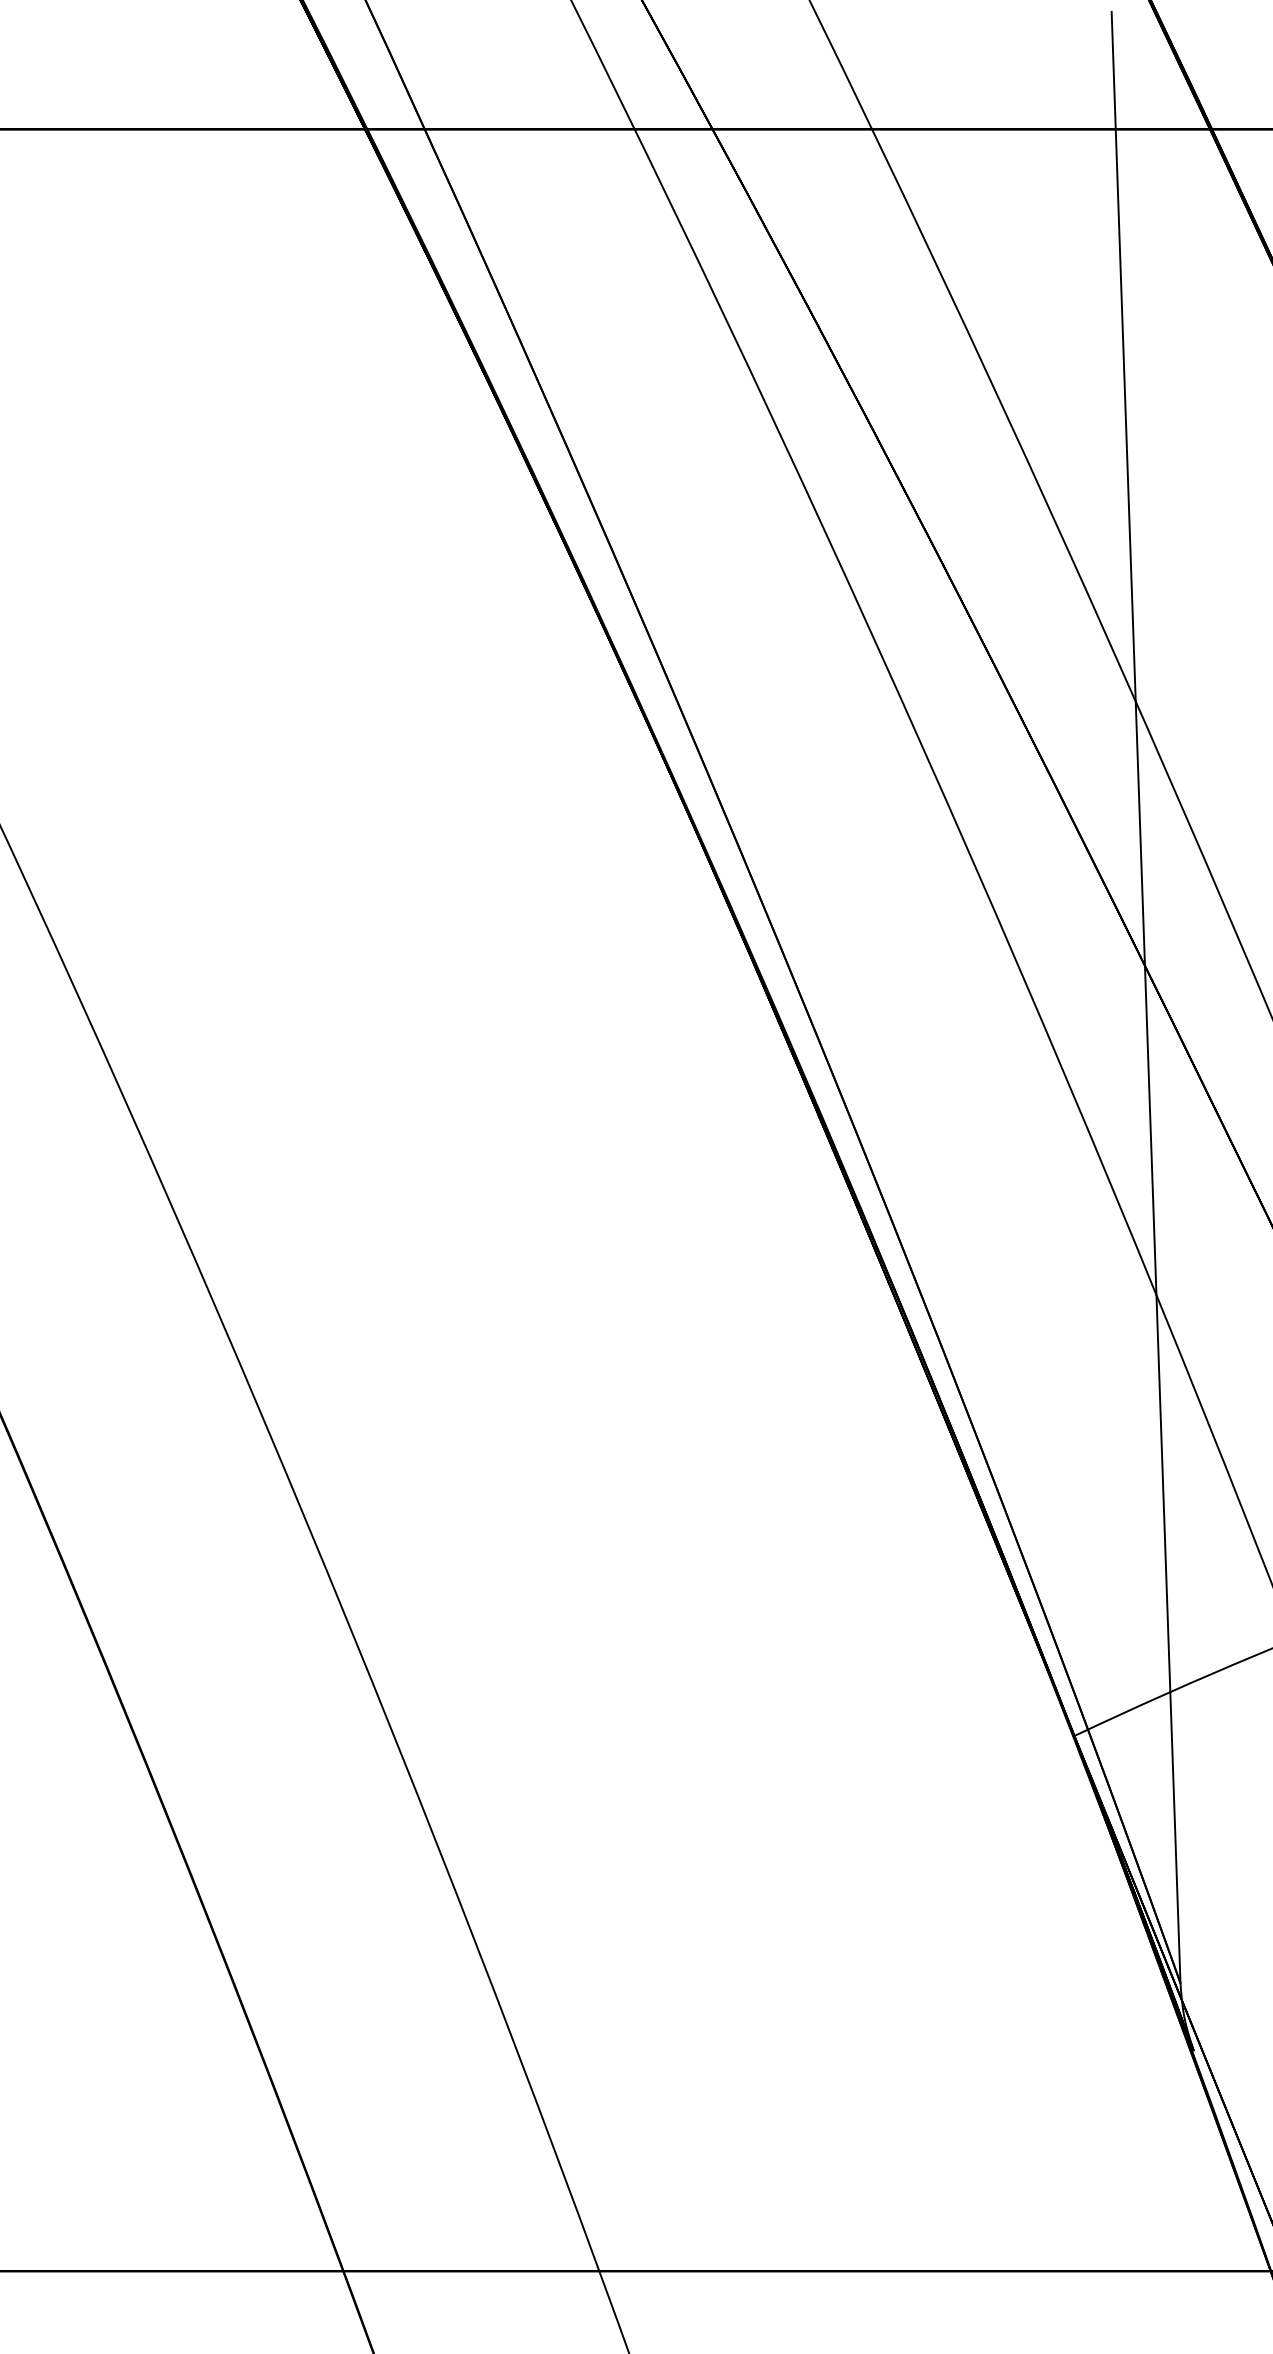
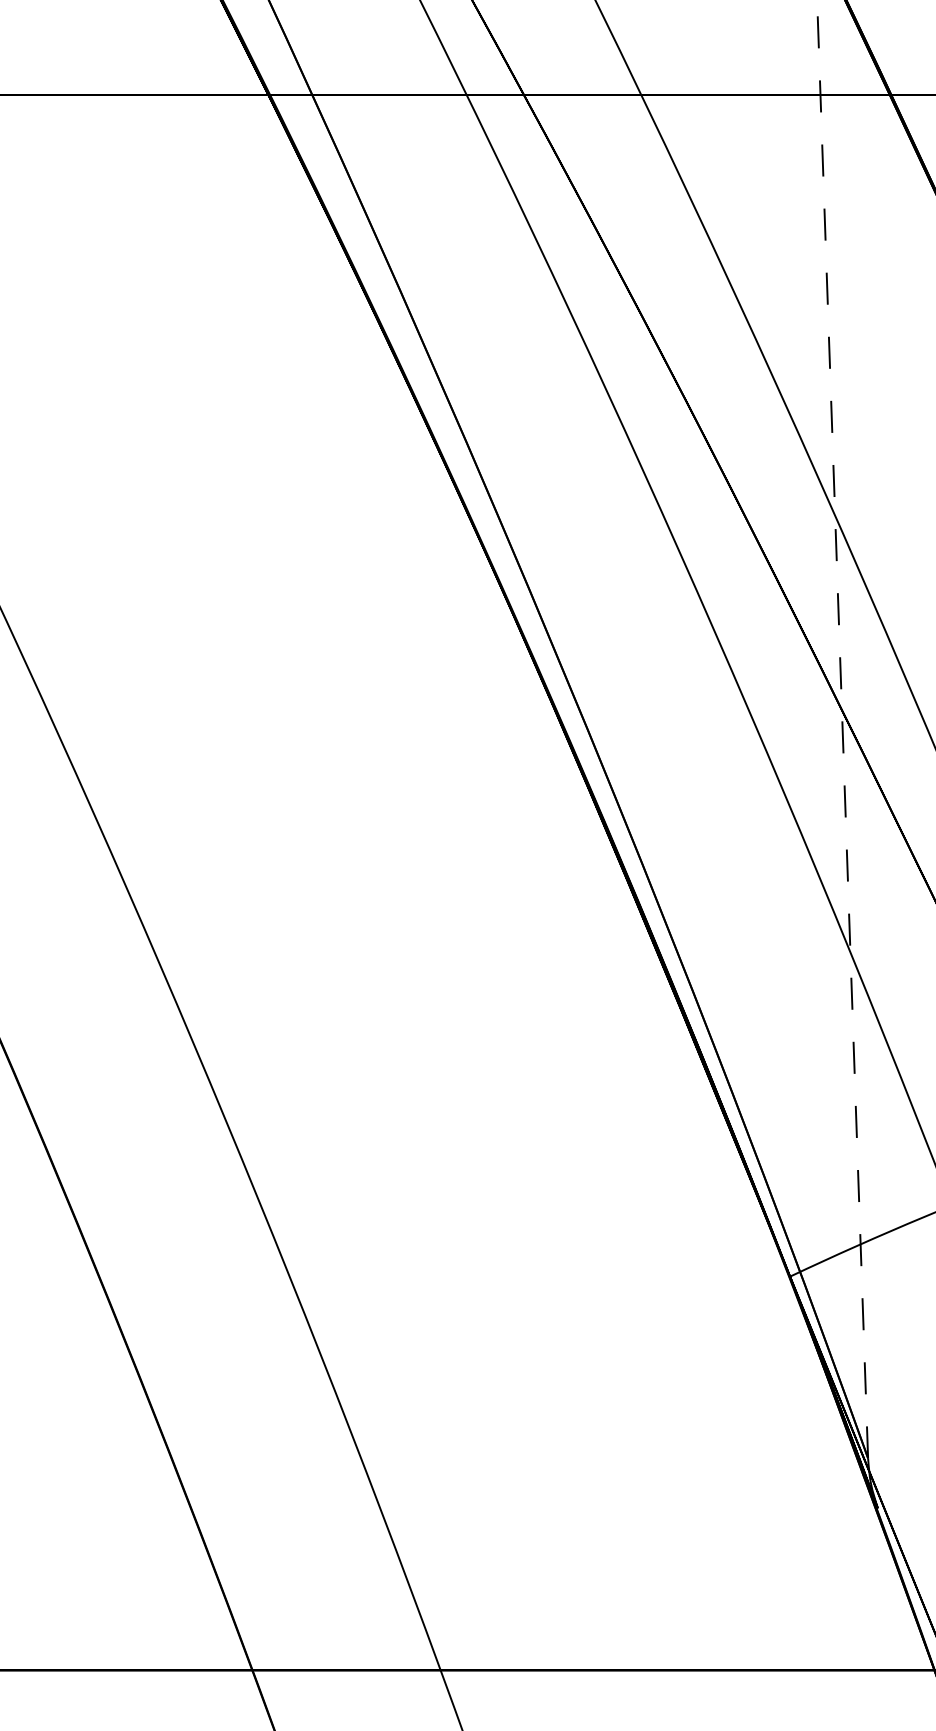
line: (1146, 997) -> (843, 733), solid -> dashed

